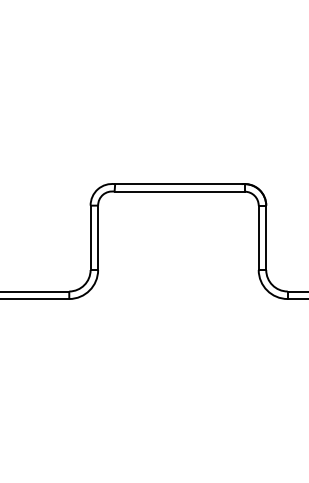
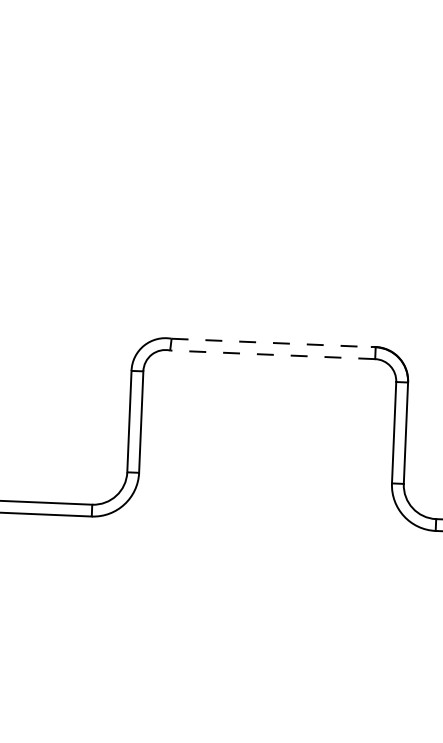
line: (179, 184) -> (272, 343), solid -> dashed
line: (179, 191) -> (272, 354), solid -> dashed

